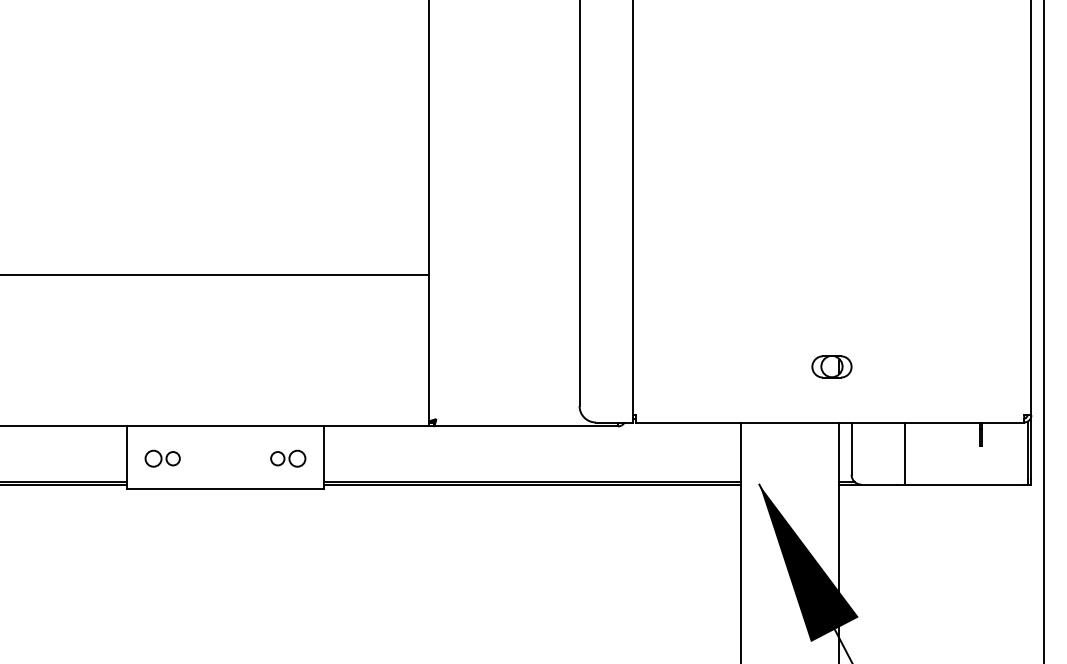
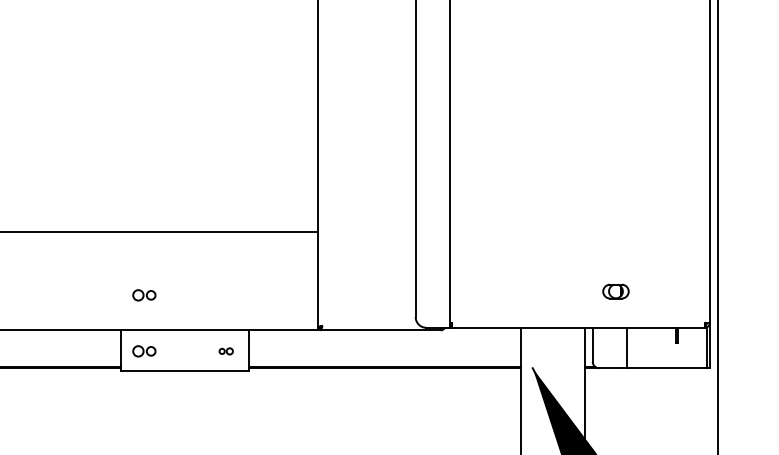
part: (831, 366) -> (615, 291), moved
part: (162, 372) -> (144, 295), added
part: (288, 458) -> (226, 351), size x0.6

